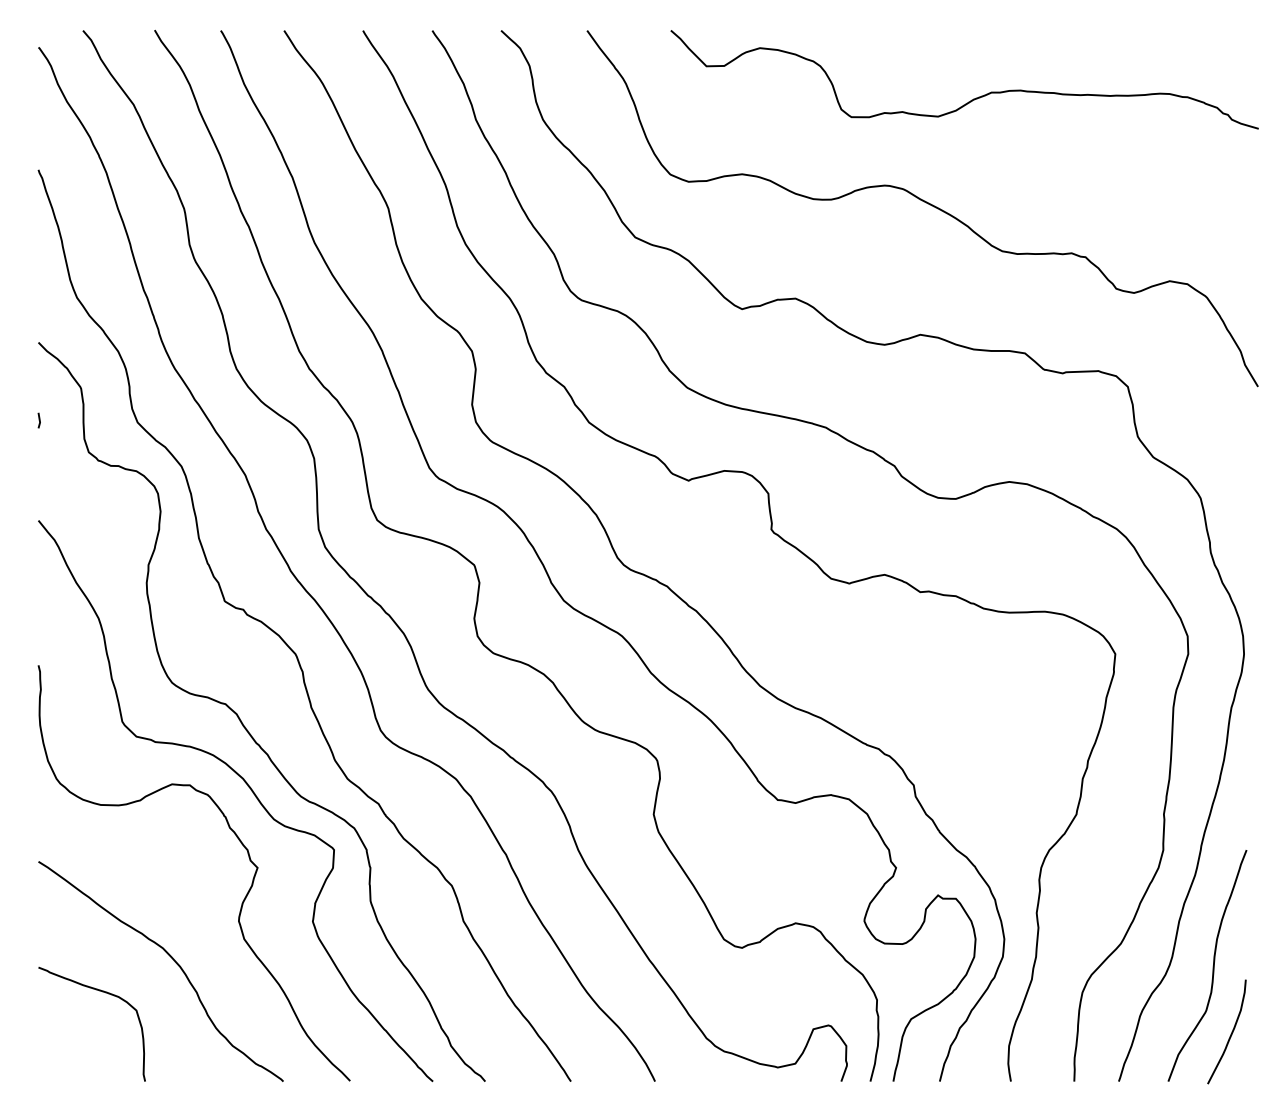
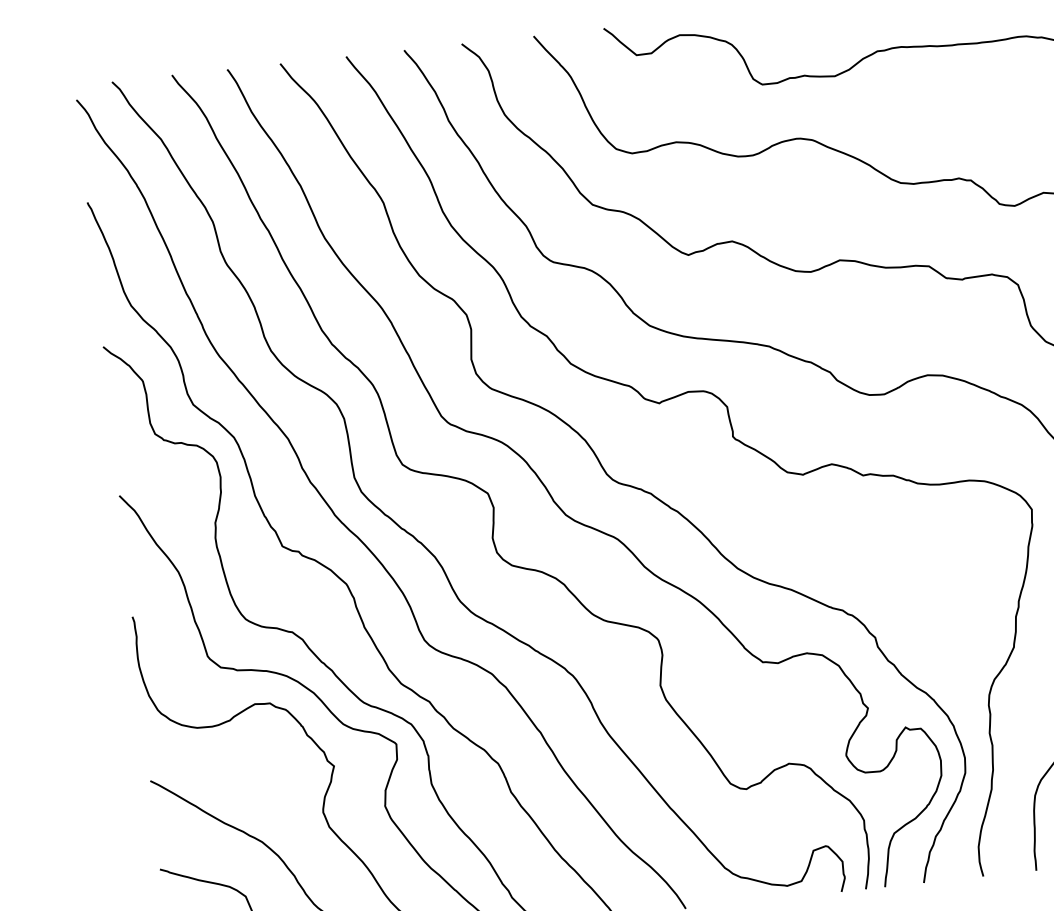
line: (38, 420) -> (110, 412), removed

